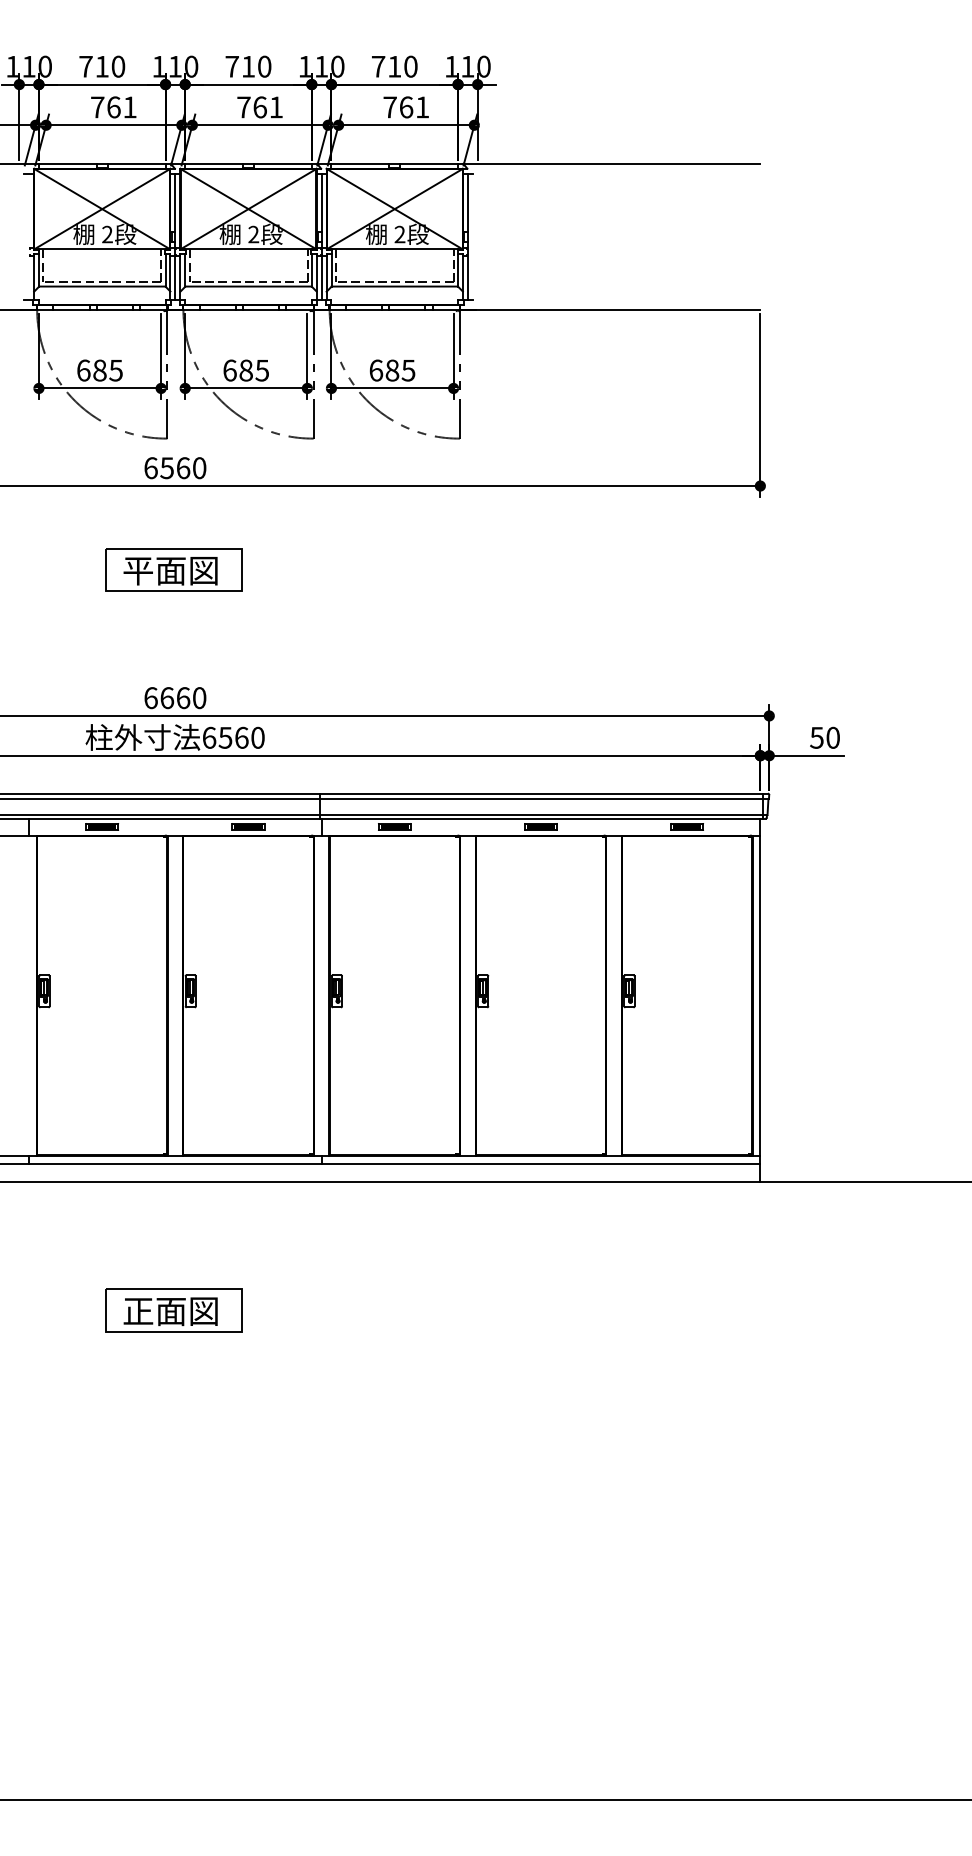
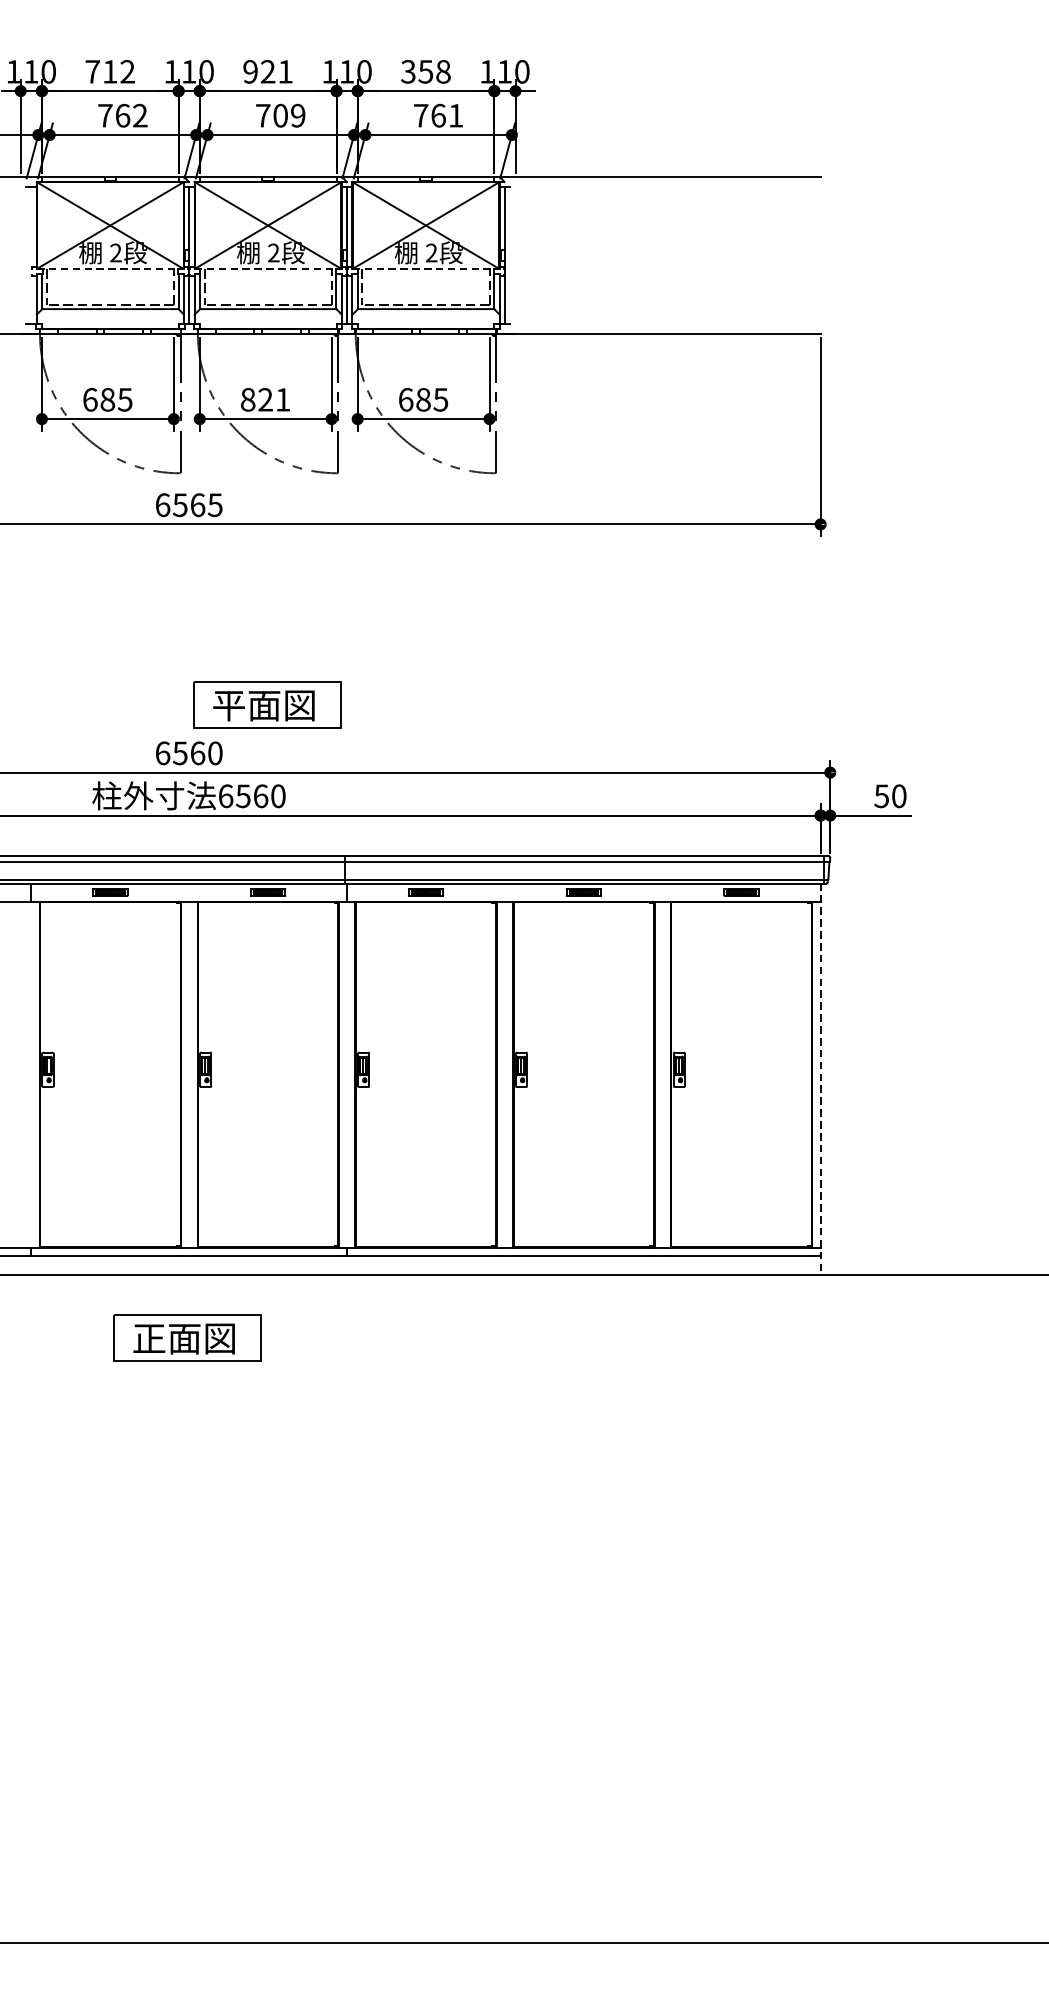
text: (118, 66) -> (127, 71), 710 -> 712
text: (248, 66) -> (268, 71), 710 -> 921
text: (394, 66) -> (425, 71), 710 -> 358
text: (129, 106) -> (139, 114), 761 -> 762
text: (267, 107) -> (288, 115), 761 -> 709
line: (102, 249) -> (110, 269), solid -> dashed
line: (248, 249) -> (268, 269), solid -> dashed
line: (394, 249) -> (425, 269), solid -> dashed
text: (245, 370) -> (264, 399), 685 -> 821
text: (199, 468) -> (215, 505), 6560 -> 6565
part: (173, 569) -> (267, 704), moved
text: (167, 698) -> (180, 753), 6660 -> 6560
line: (760, 1000) -> (820, 1079), solid -> dashed
part: (173, 1310) -> (187, 1337), moved

